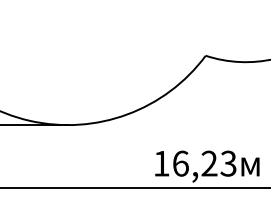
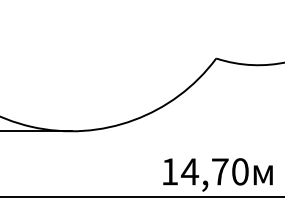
text: (204, 163) -> (214, 171), 16,23 -> 14,70

